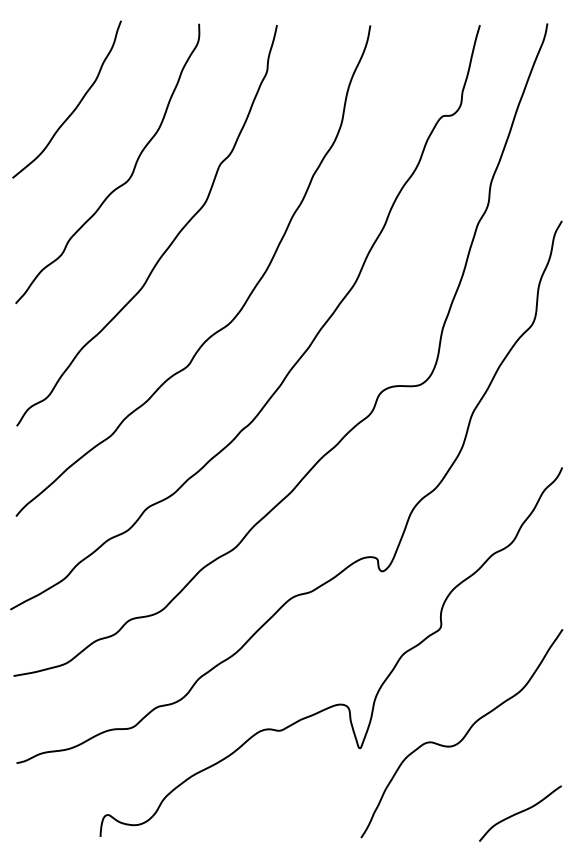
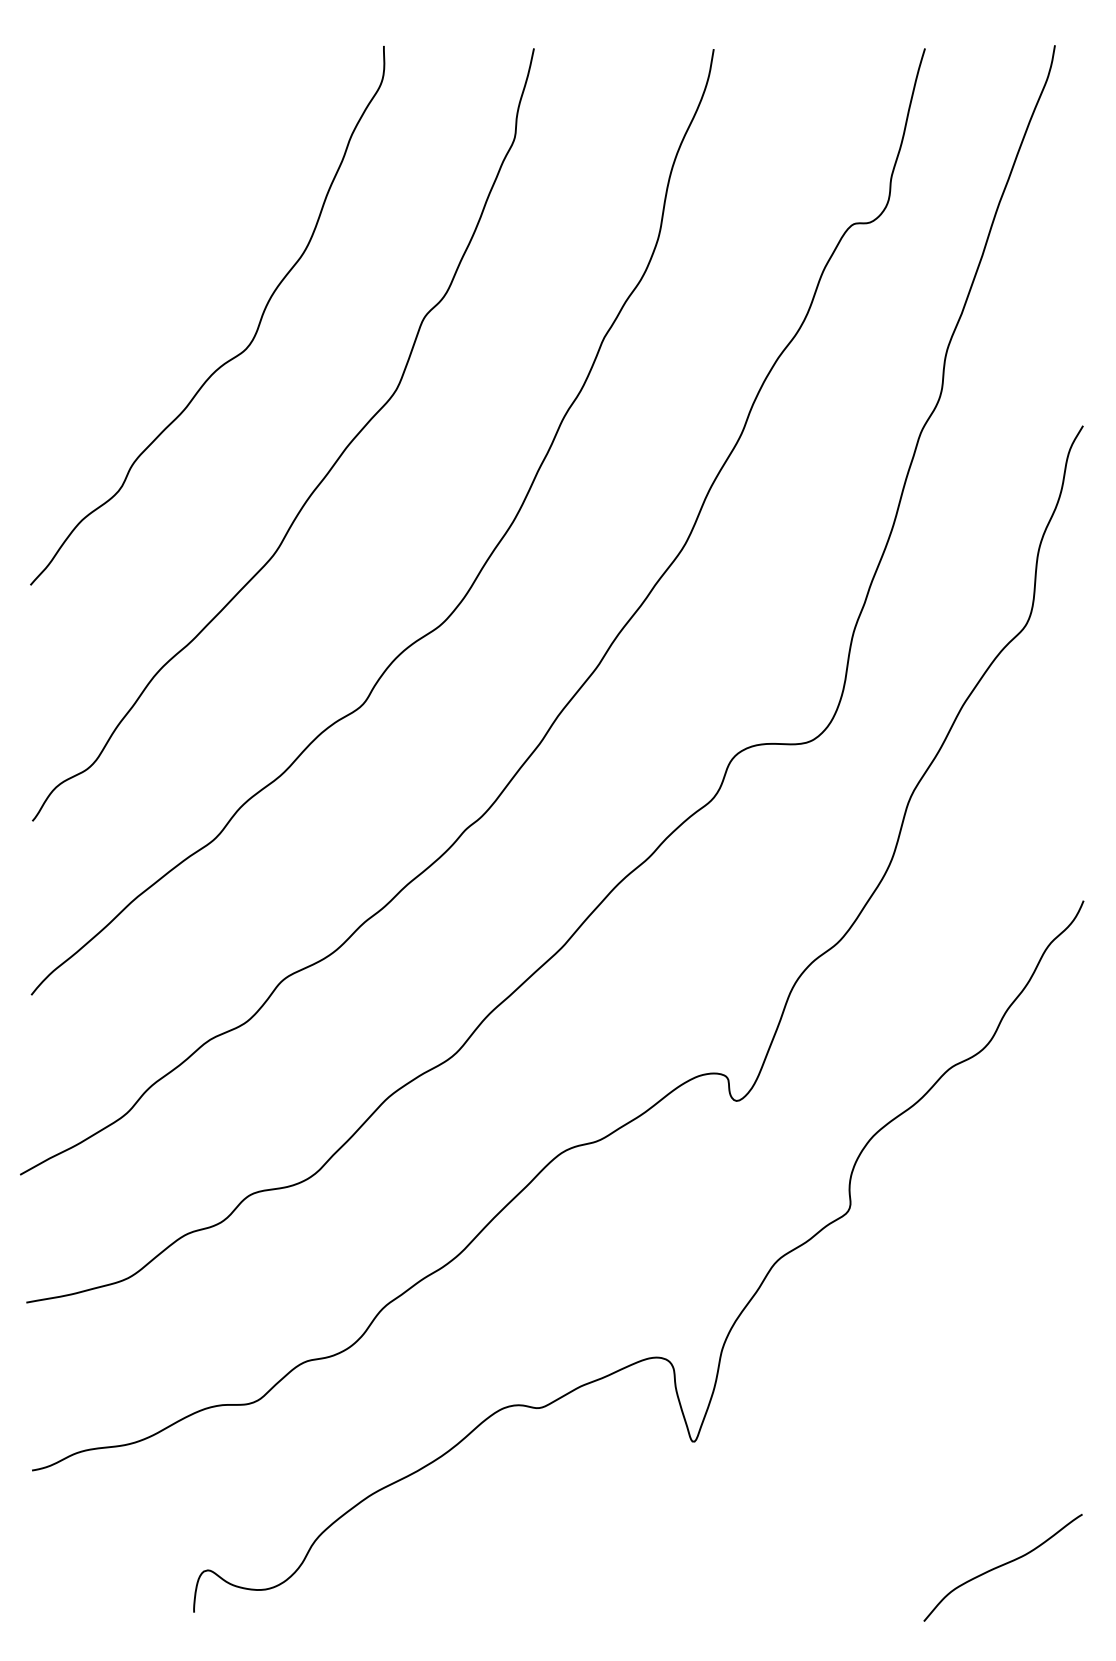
curve: (76, 105) -> (147, 203), removed
curve: (464, 735) -> (895, 1417), removed

